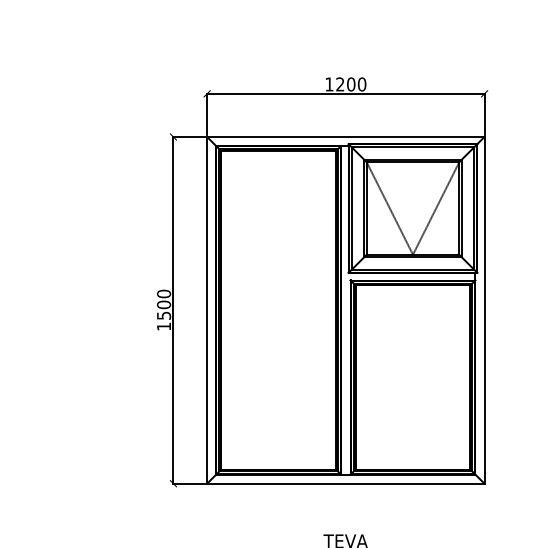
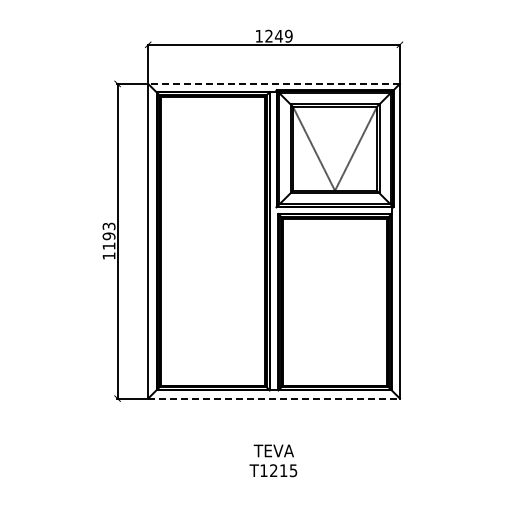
text: (356, 83) -> (283, 35), 1200 -> 1249
line: (346, 136) -> (274, 83), solid -> dashed
text: (163, 303) -> (108, 235), 1500 -> 1193
line: (346, 483) -> (274, 398), solid -> dashed

